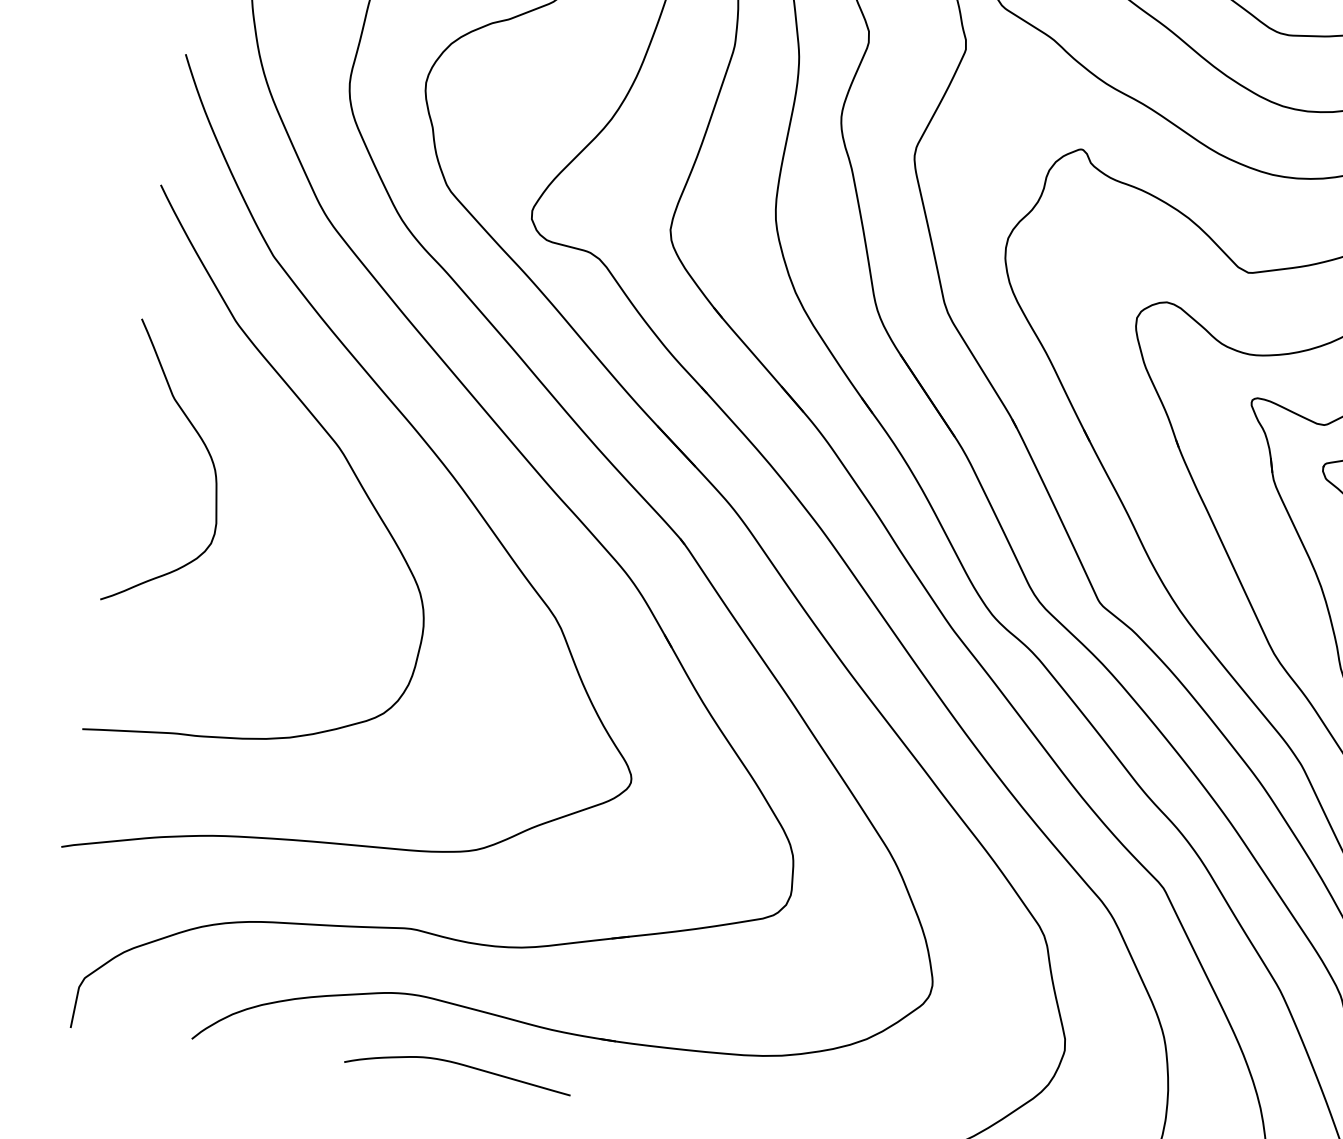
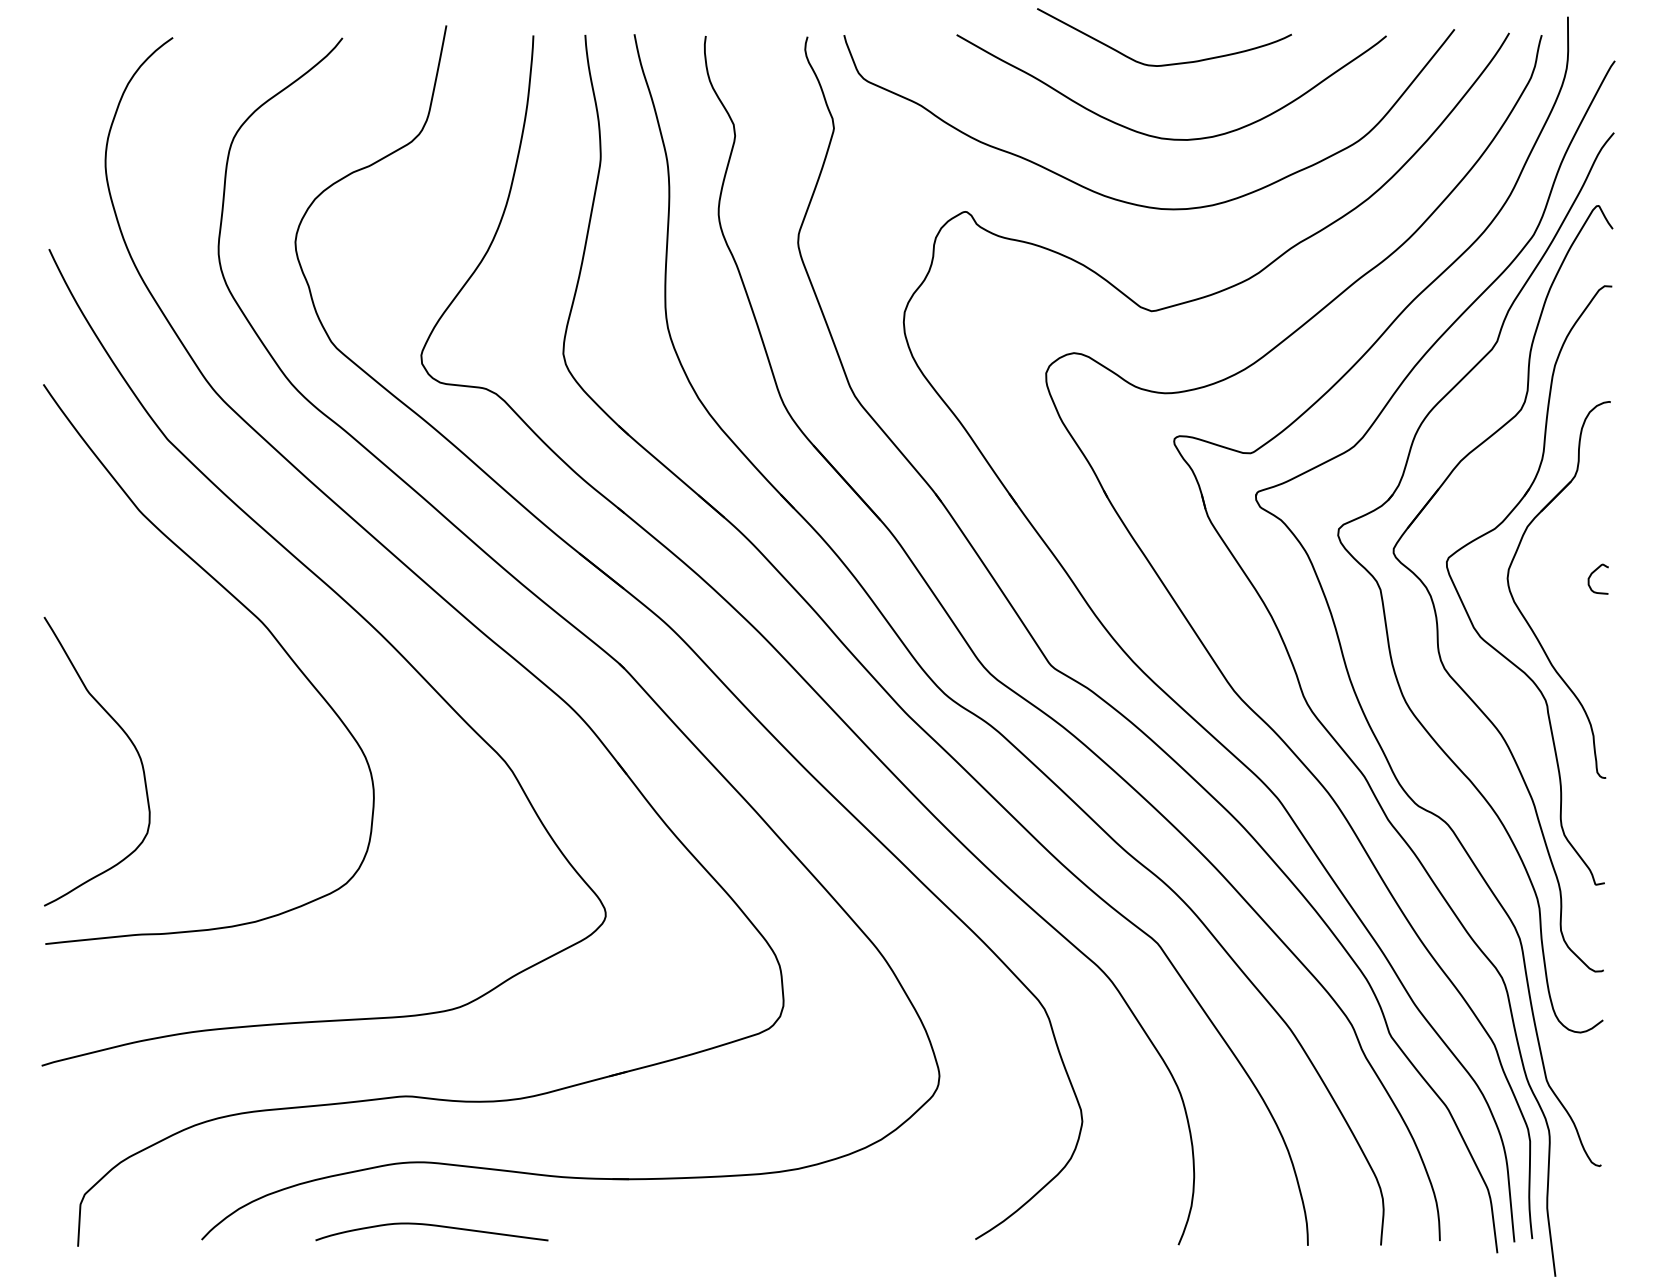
curve: (204, 446) -> (126, 736), moved
curve: (459, 1065) -> (432, 1226), moved

